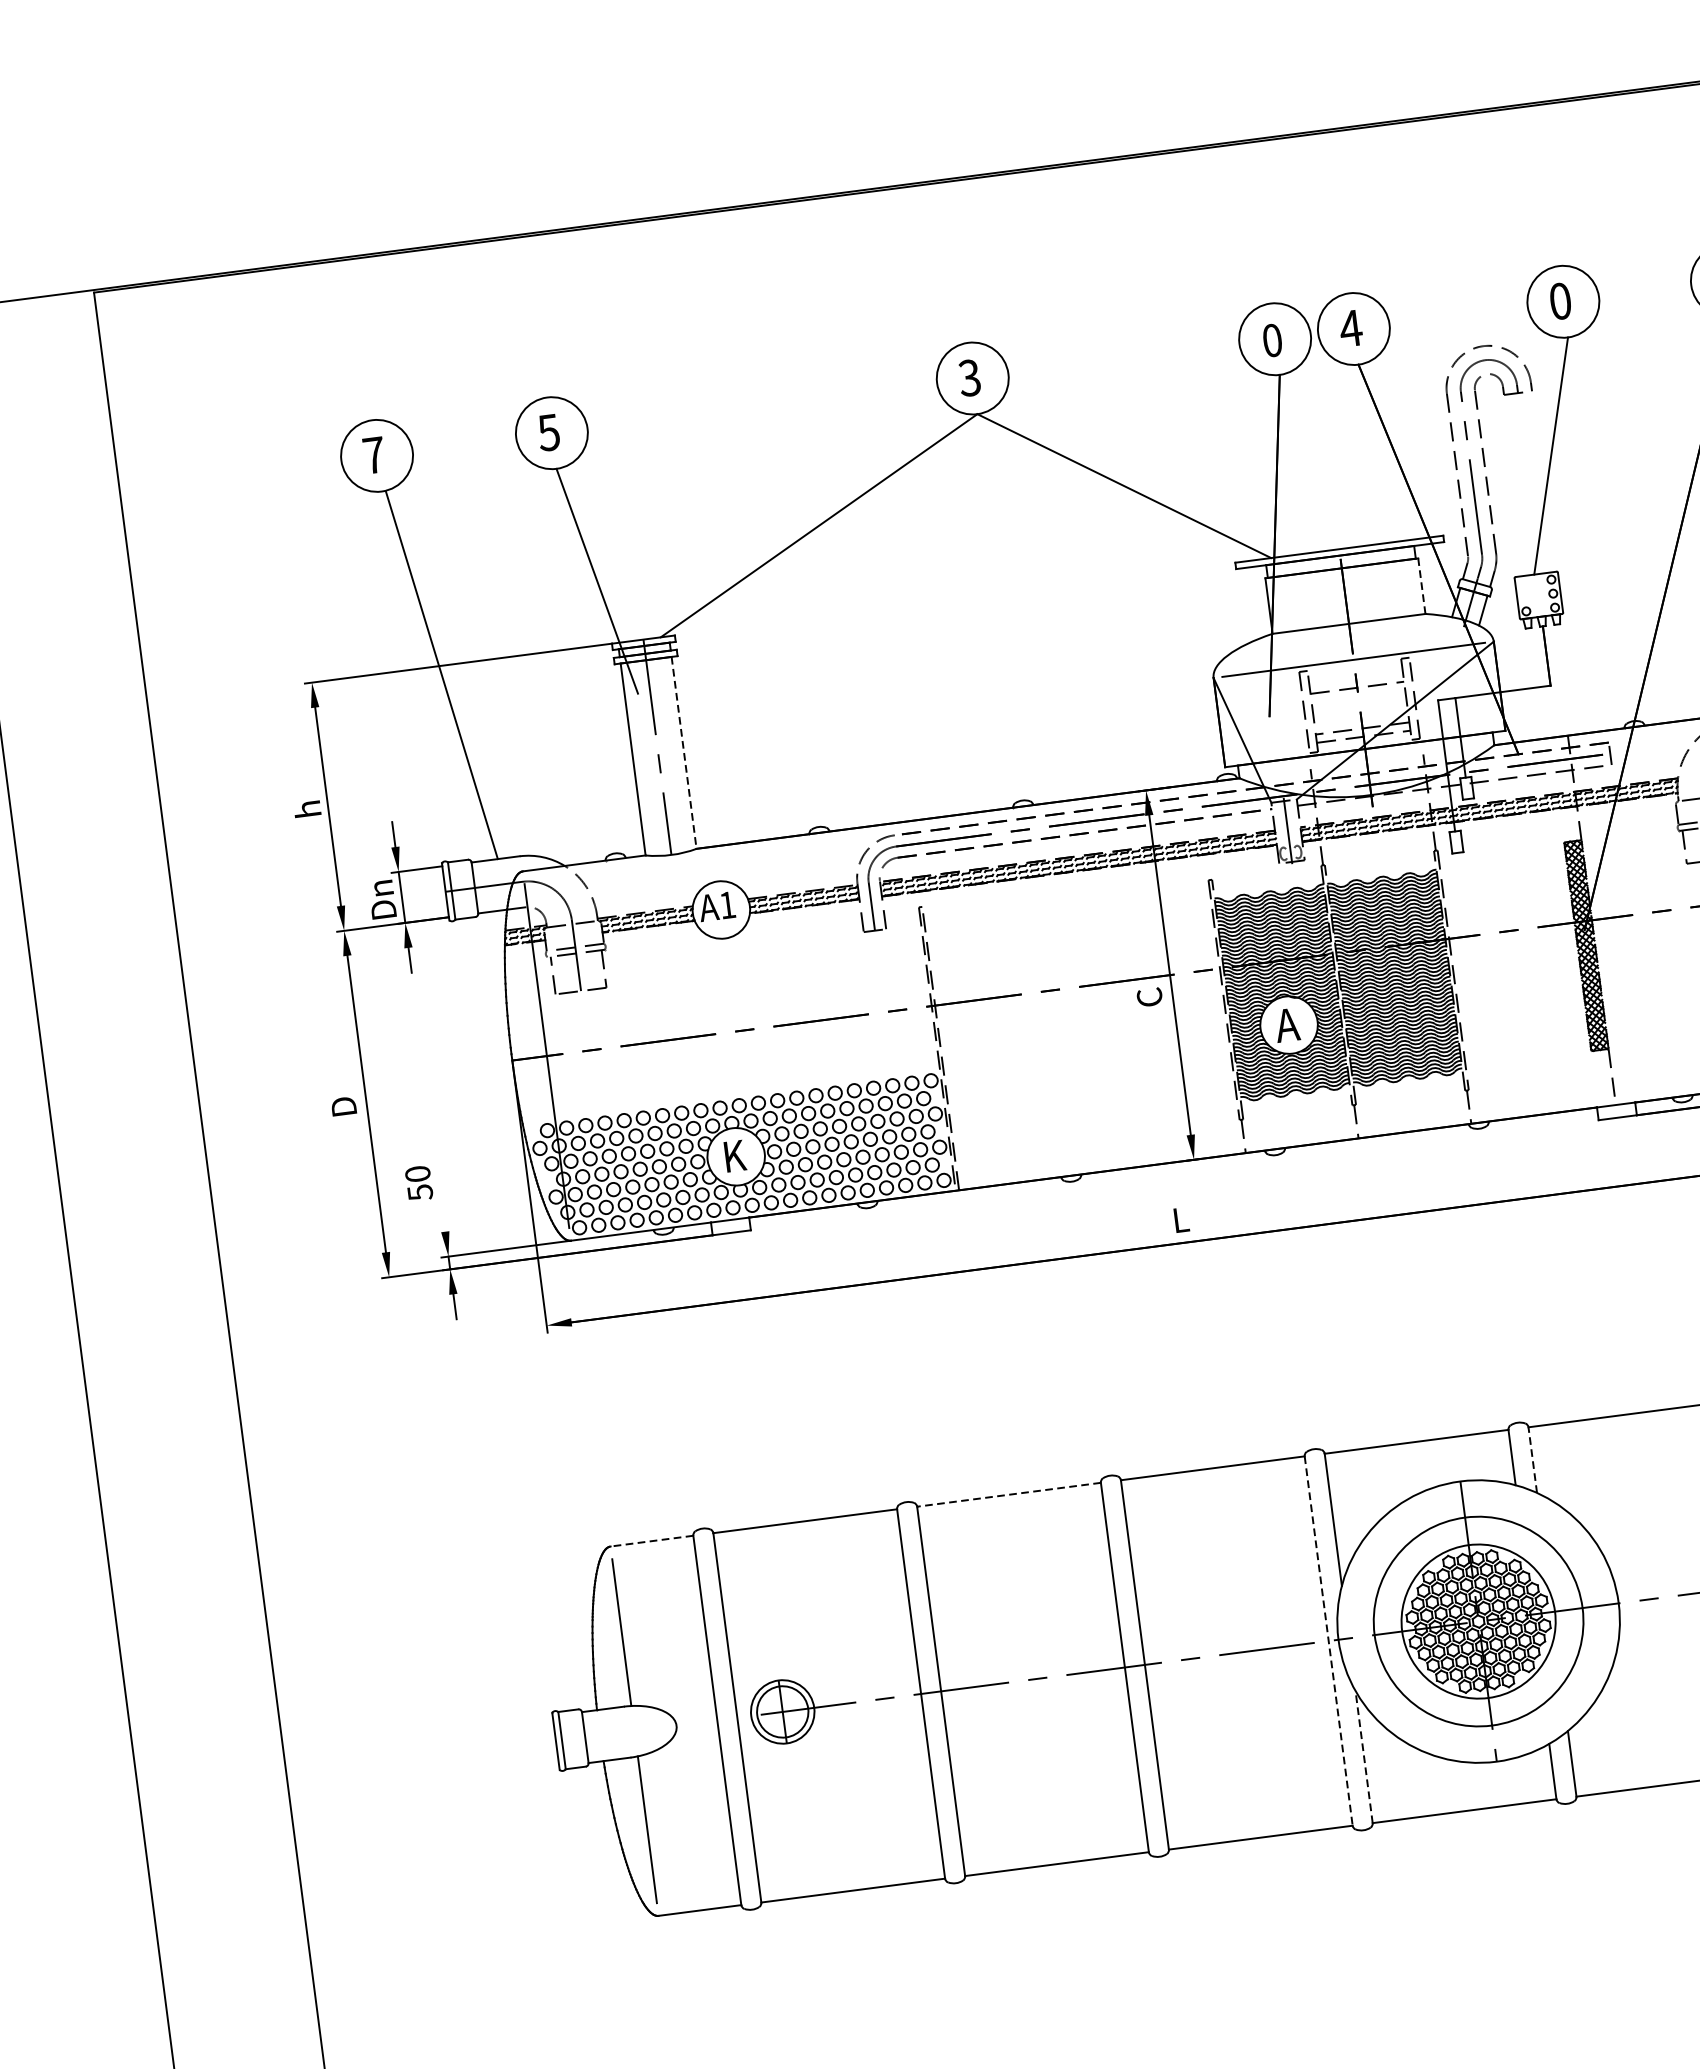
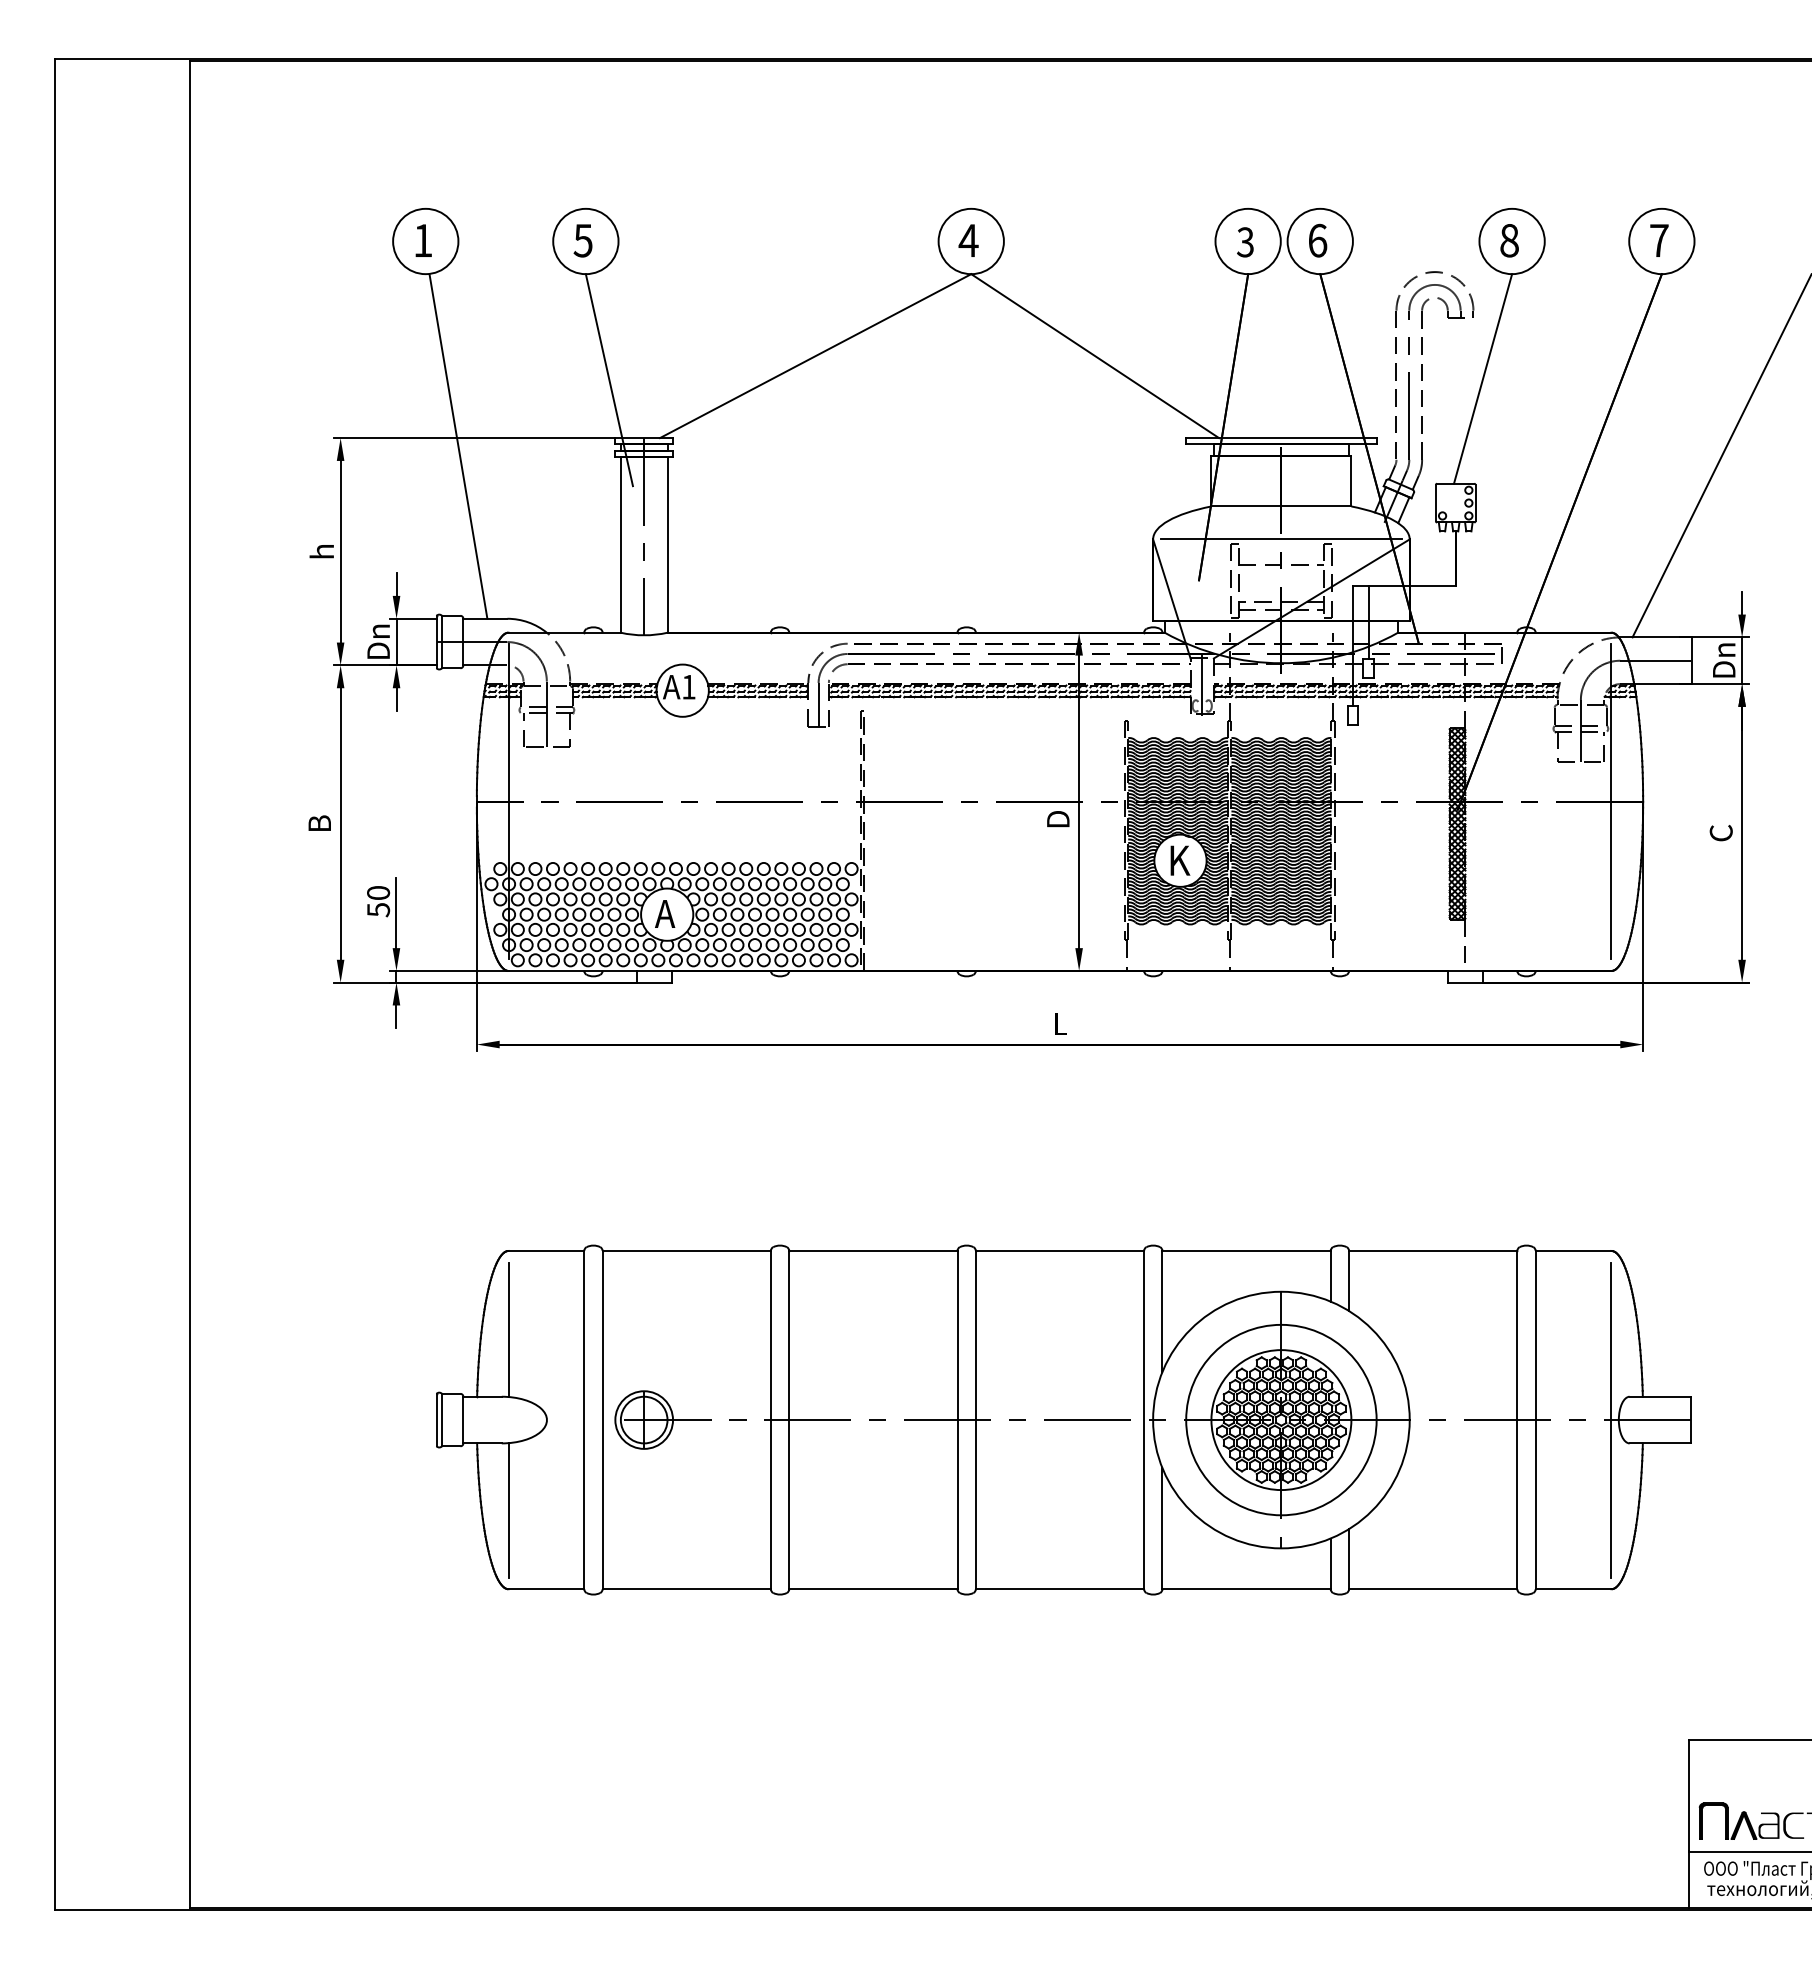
text: (1560, 301) -> (1509, 240), 0 -> 8
text: (1350, 328) -> (1317, 240), 4 -> 6
text: (1272, 340) -> (1245, 242), 0 -> 3
text: (969, 377) -> (968, 240), 3 -> 4
text: (374, 455) -> (423, 240), 7 -> 1
line: (1421, 585) -> (1351, 480), dashed -> solid
line: (684, 752) -> (667, 544), dashed -> solid
text: (1148, 997) -> (1057, 819), C -> D
text: (1287, 1024) -> (1179, 860), A -> K
text: (343, 1106) -> (319, 823), D -> B
text: (734, 1155) -> (665, 913), K -> A
line: (440, 1192) -> (396, 912), added
line: (1533, 1459) -> (1349, 1280), dashed -> solid
line: (1008, 1494) -> (872, 1250), dashed -> solid
line: (652, 1540) -> (546, 1250), dashed -> solid
line: (1329, 1641) -> (1144, 1420), dashed -> solid
line: (1364, 1756) -> (1162, 1528), dashed -> solid

